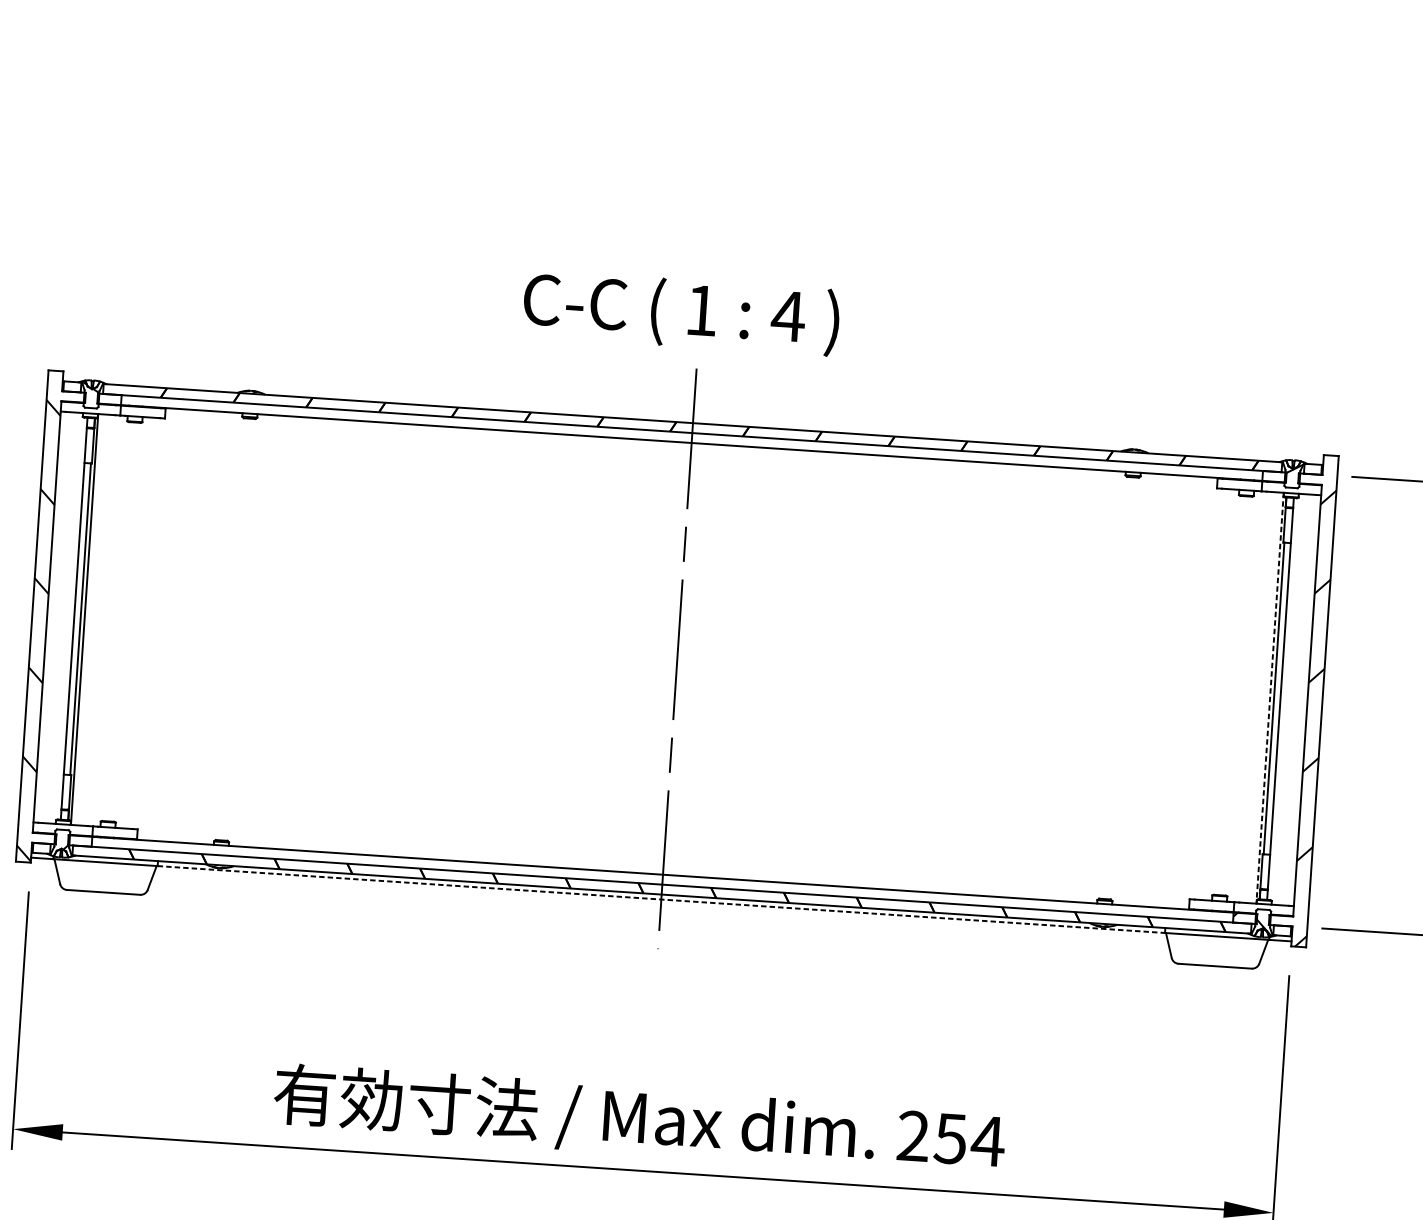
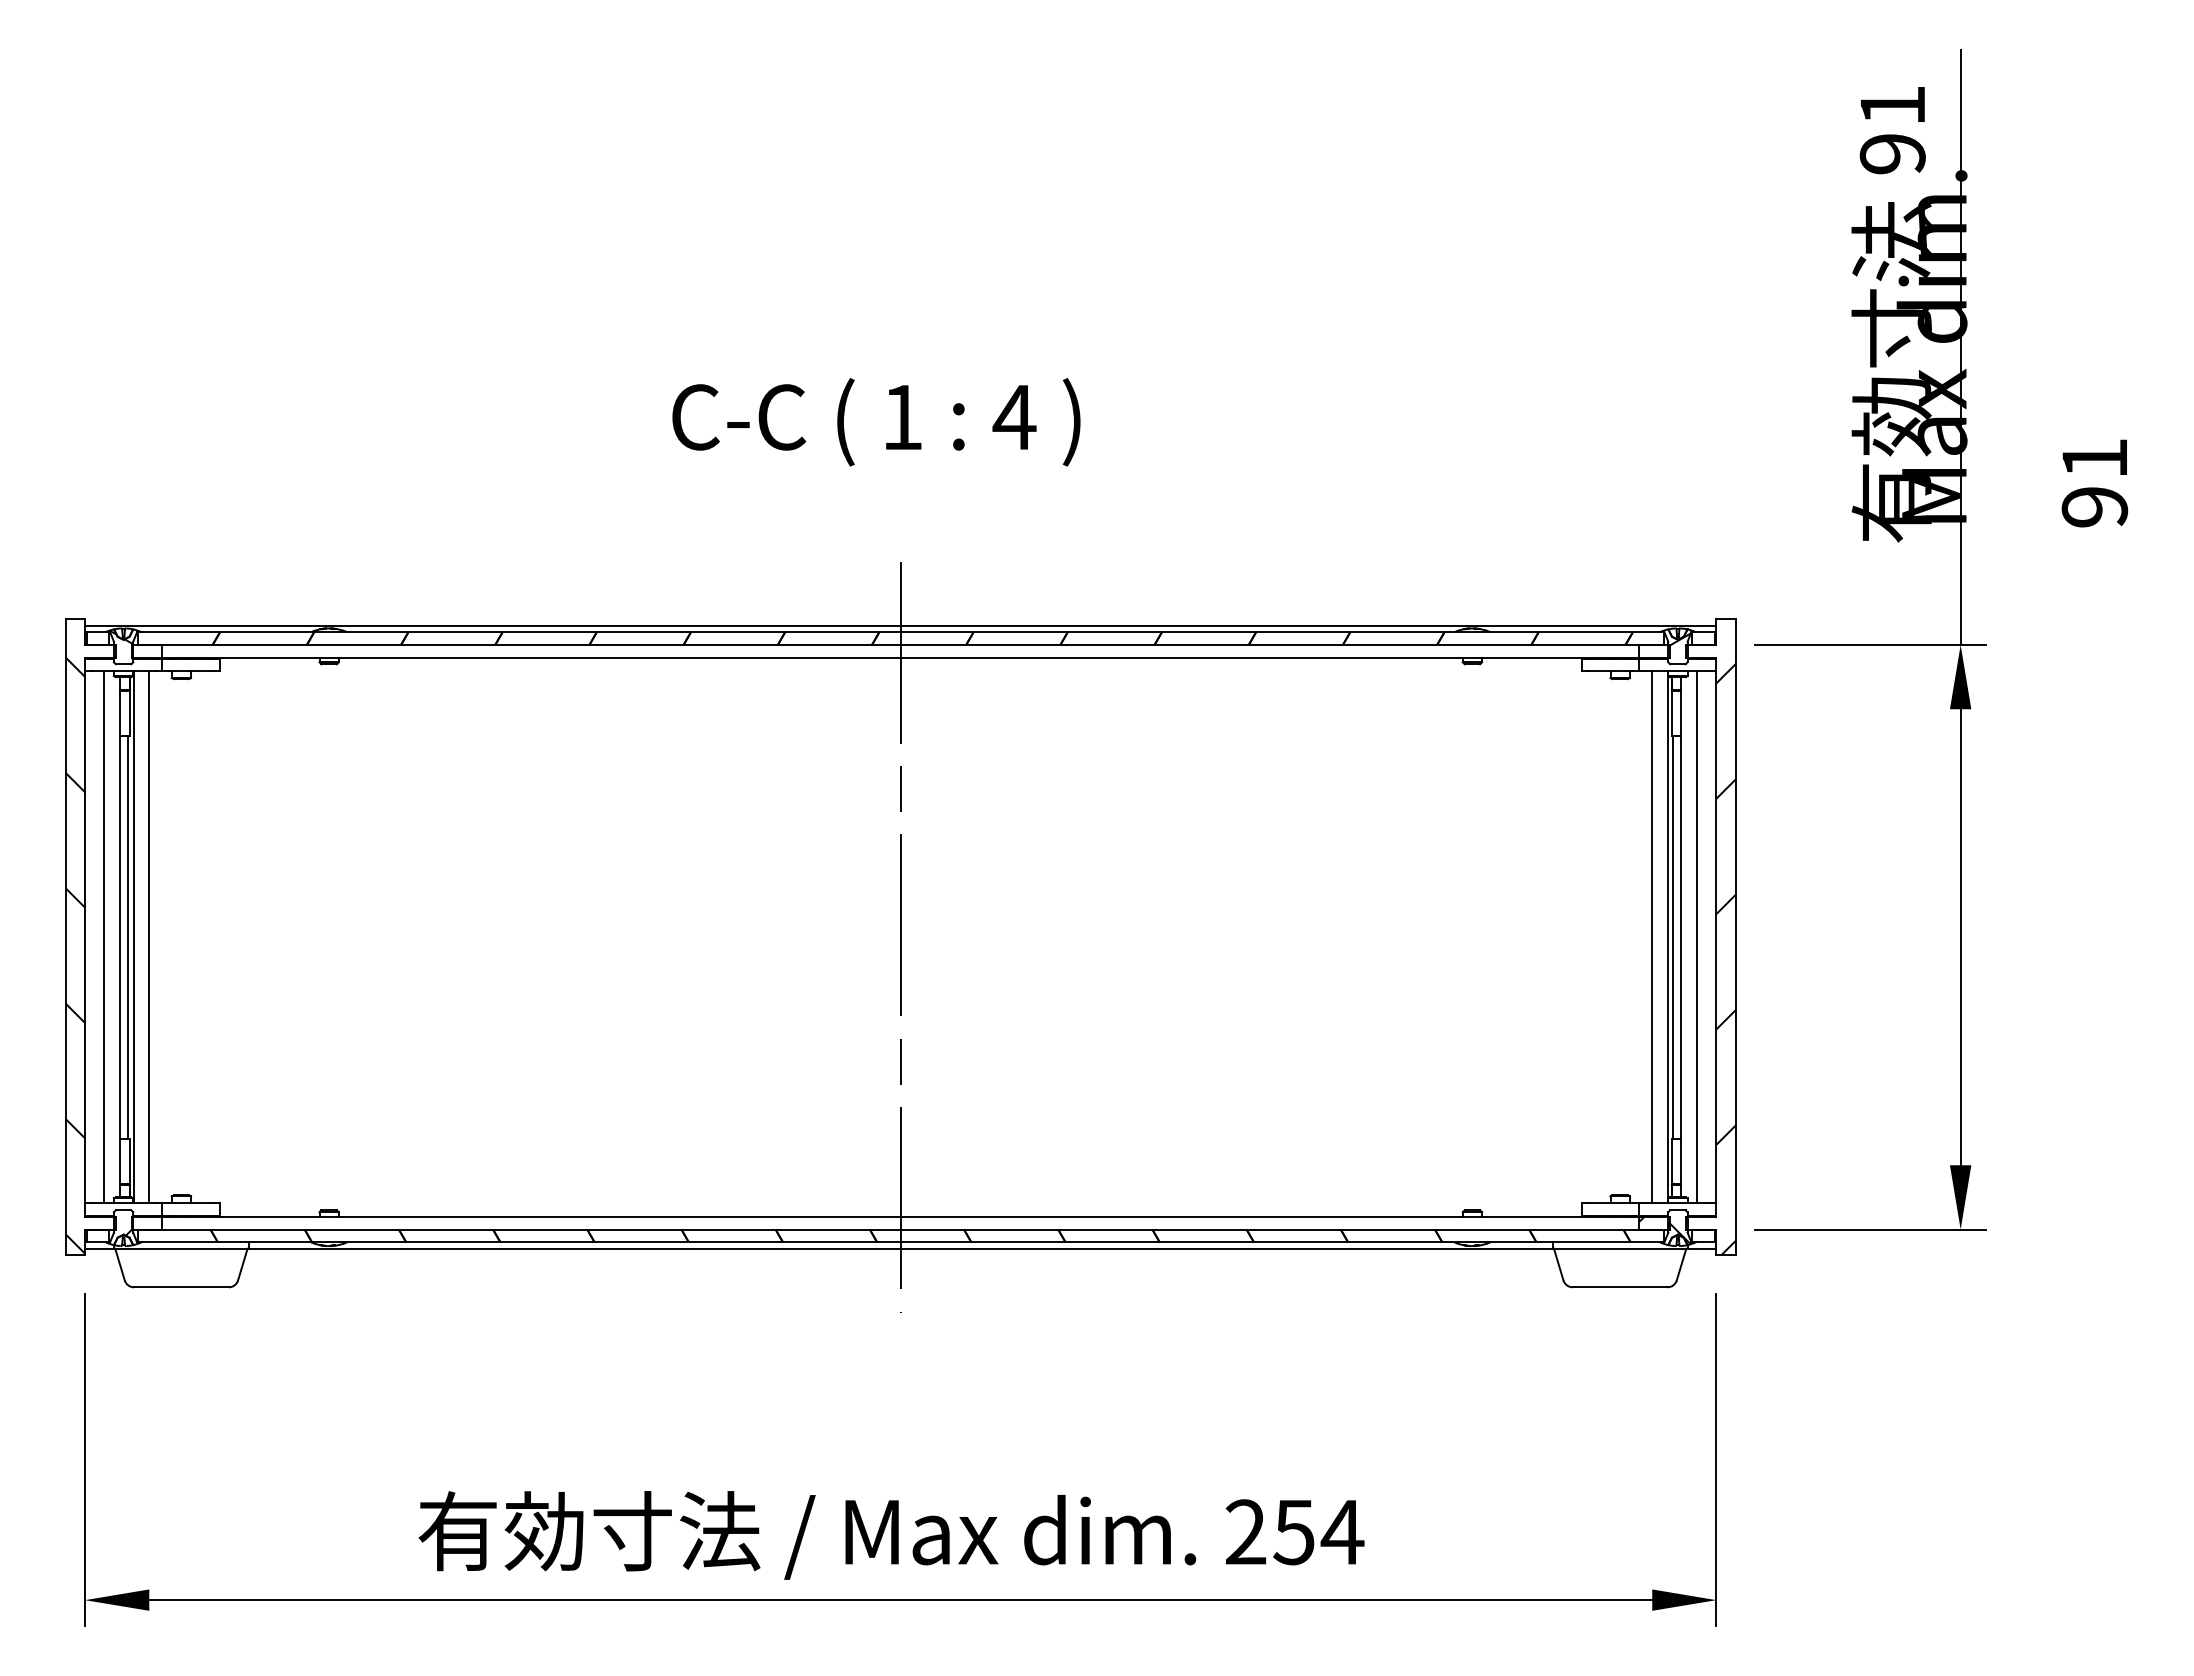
text: (681, 313) -> (876, 422), moved
line: (693, 417) -> (900, 625), added
line: (62, 618) -> (104, 937), added
line: (96, 620) -> (149, 937), added
line: (1258, 697) -> (1652, 937), added
line: (1269, 698) -> (1667, 937), dashed -> solid
line: (1292, 699) -> (1697, 937), added
line: (661, 899) -> (900, 1248), dashed -> solid

